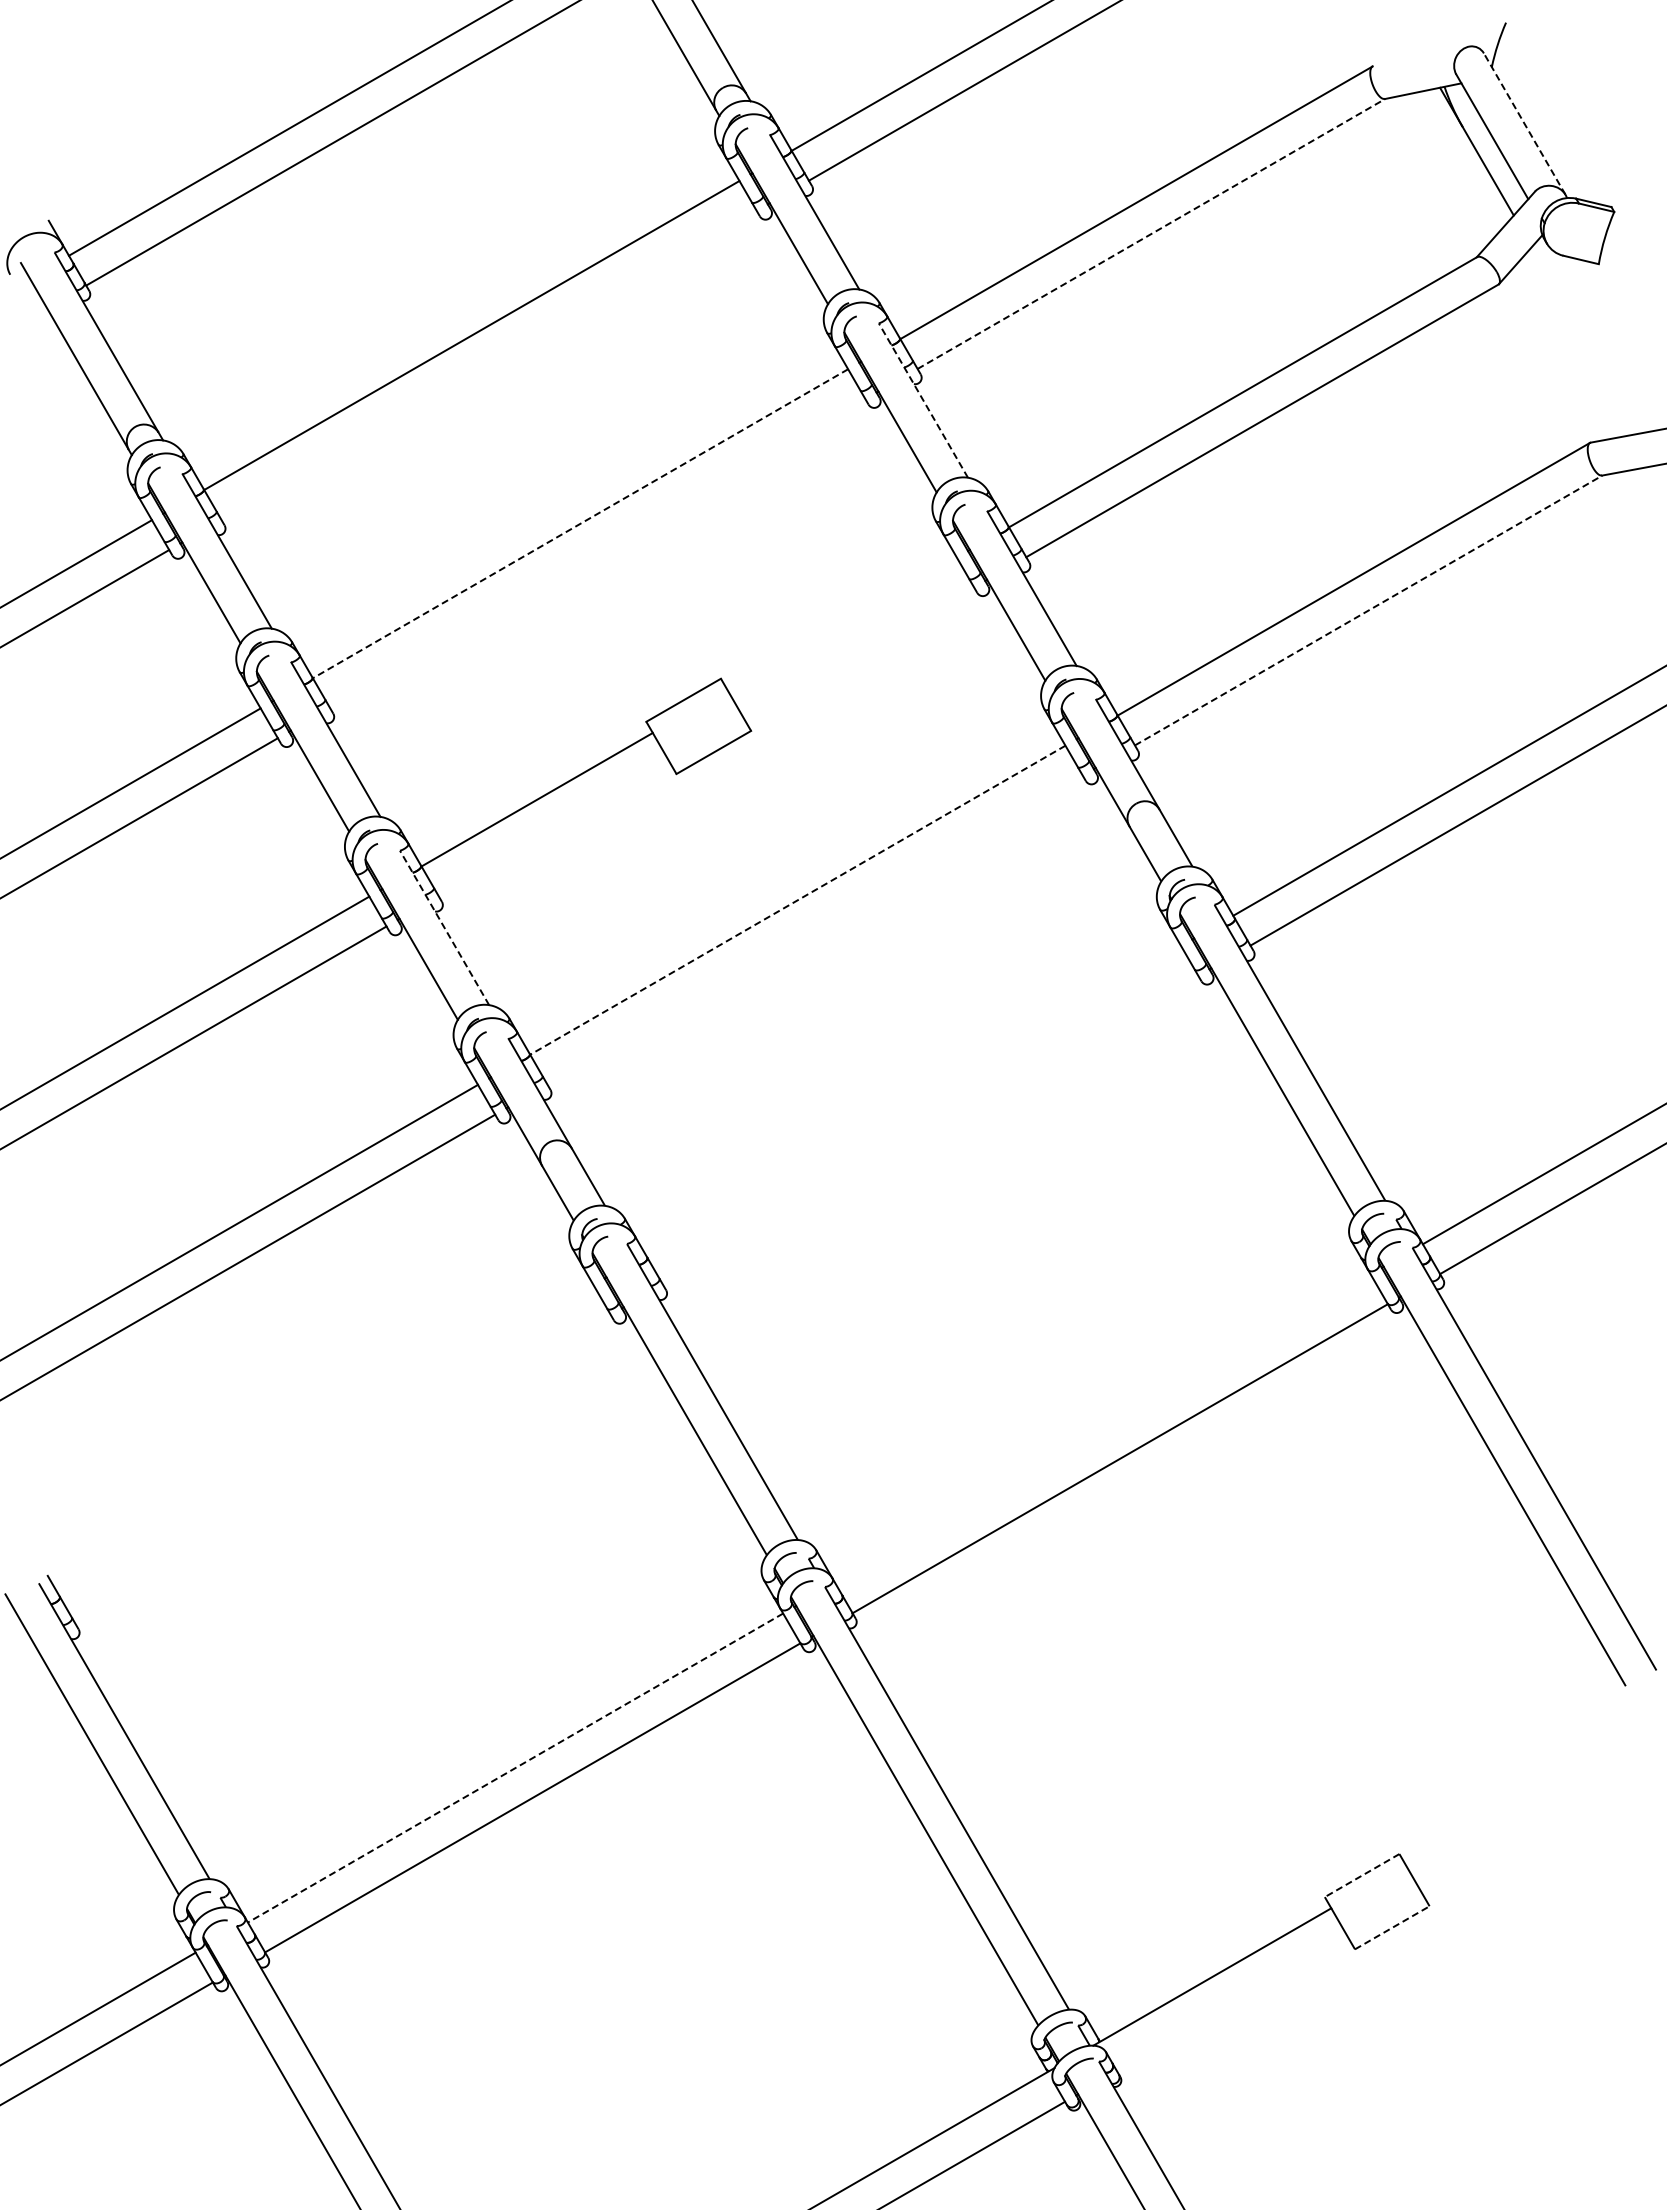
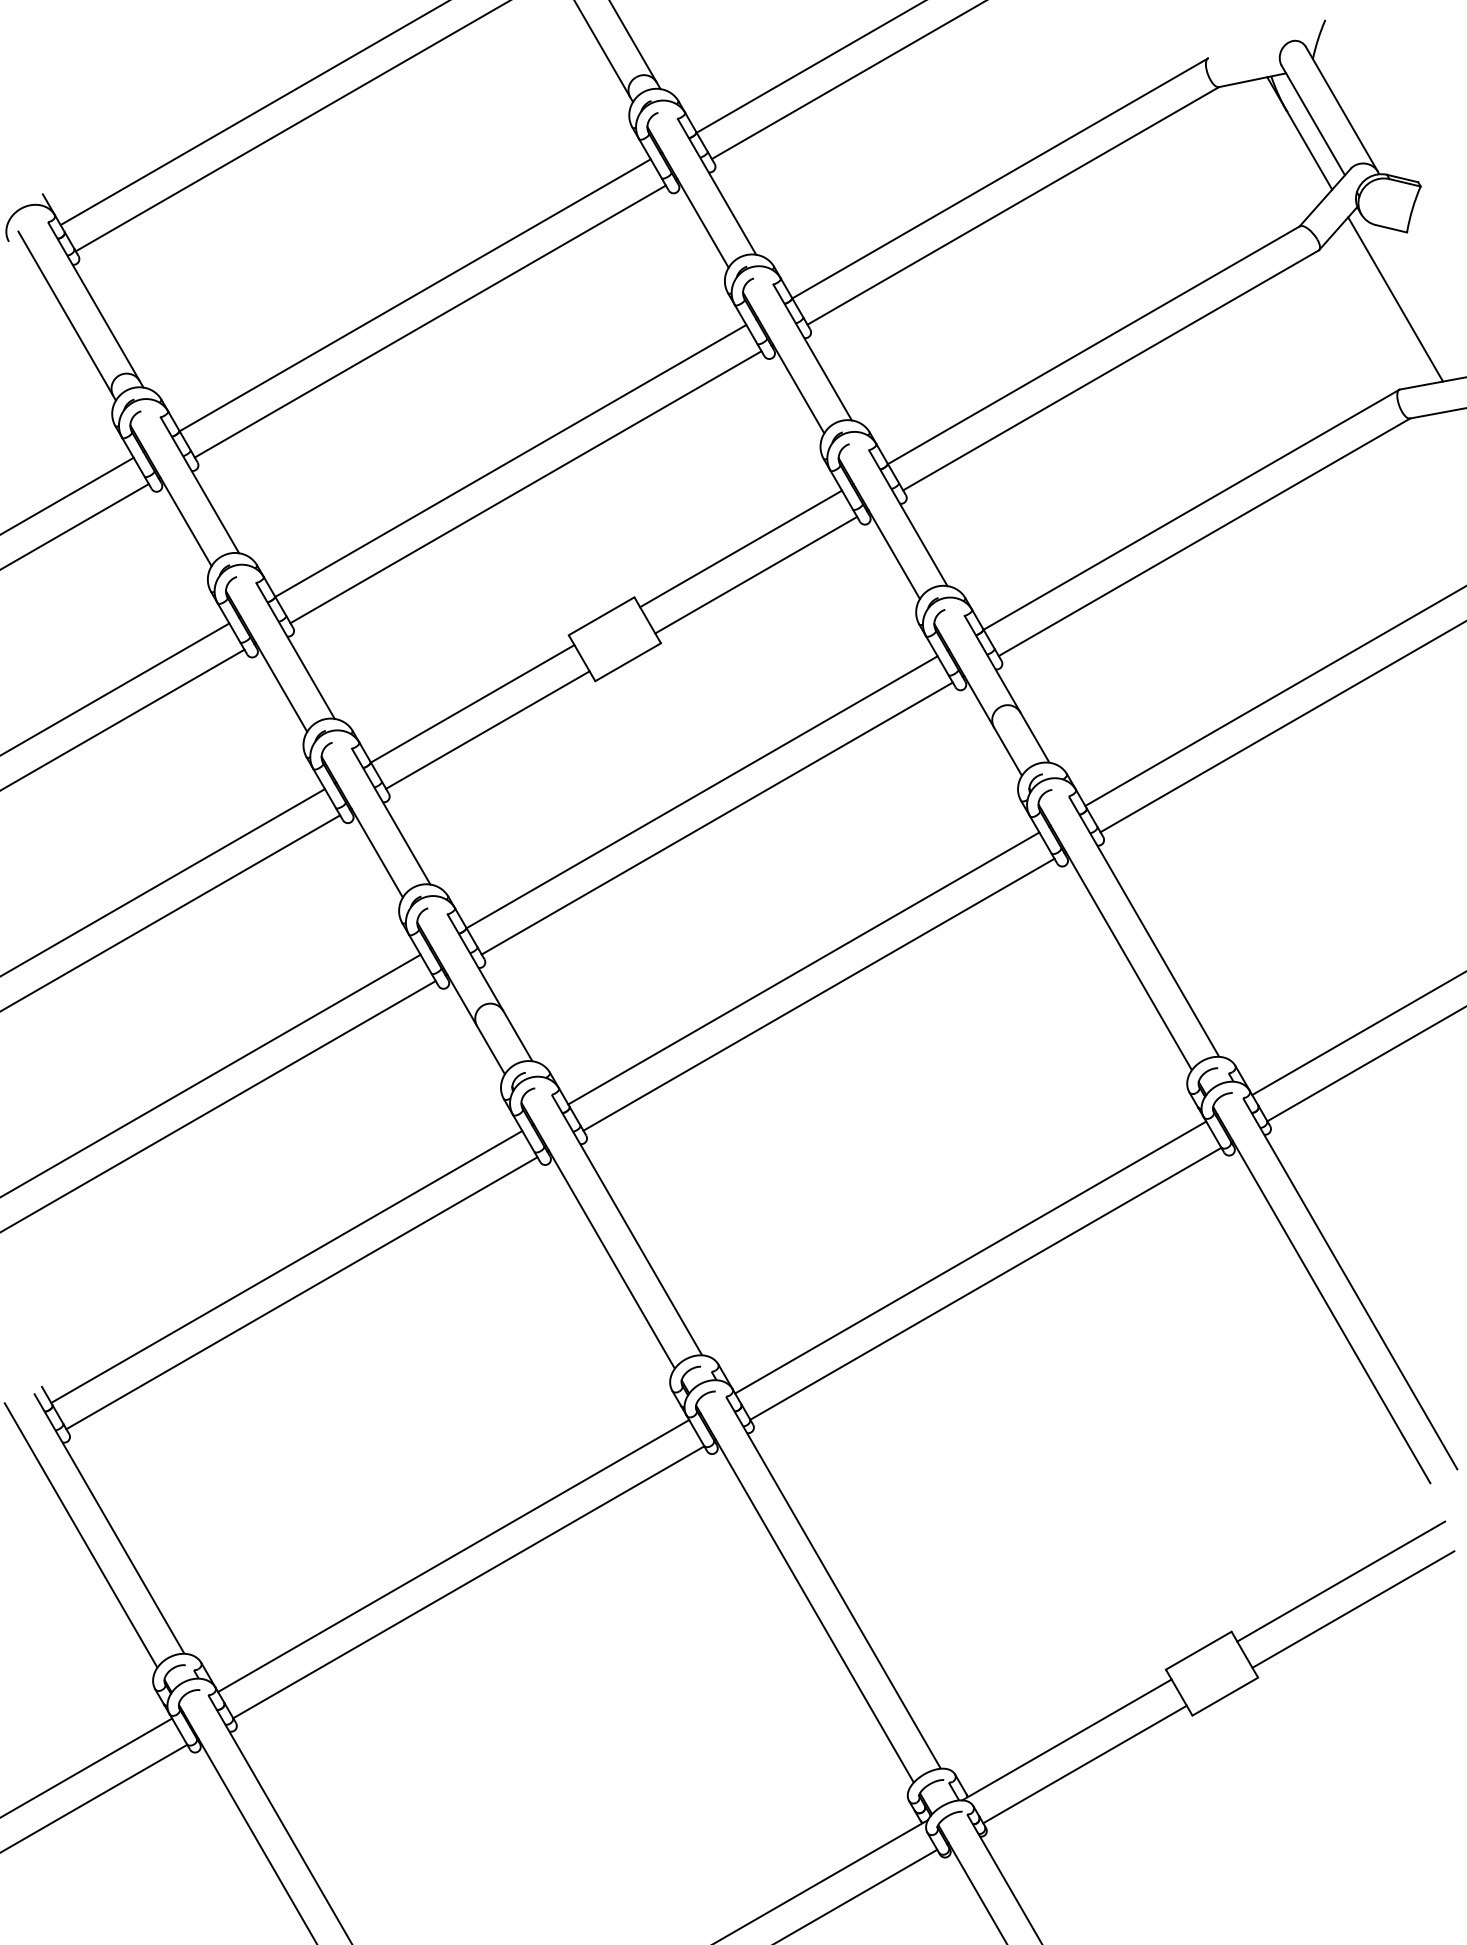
line: (1524, 124) -> (1341, 109), dashed -> solid
line: (1151, 233) -> (1013, 205), dashed -> solid
line: (1585, 340) -> (1395, 299), added
line: (488, 364) -> (429, 320), added
line: (923, 400) -> (812, 352), dashed -> solid
line: (580, 524) -> (510, 461), dashed -> solid
line: (597, 553) -> (525, 487), added
line: (1368, 610) -> (1204, 537), dashed -> solid
line: (841, 623) -> (740, 548), added
line: (859, 653) -> (756, 575), added
line: (554, 829) -> (487, 730), added
line: (797, 900) -> (701, 792), dashed -> solid
line: (444, 927) -> (391, 816), dashed -> solid
line: (814, 929) -> (716, 818), added
line: (913, 1099) -> (803, 967), added
line: (930, 1129) -> (818, 994), added
line: (1102, 1428) -> (970, 1257), added
line: (325, 1439) -> (286, 1266), added
line: (342, 1468) -> (301, 1292), added
line: (515, 1768) -> (453, 1556), dashed -> solid
line: (1523, 1796) -> (1340, 1581), added
line: (1537, 1828) -> (1353, 1609), added
line: (1361, 1875) -> (1198, 1650), dashed -> solid
line: (1392, 1927) -> (1225, 1696), dashed -> solid
line: (1232, 2004) -> (1084, 1764), added

